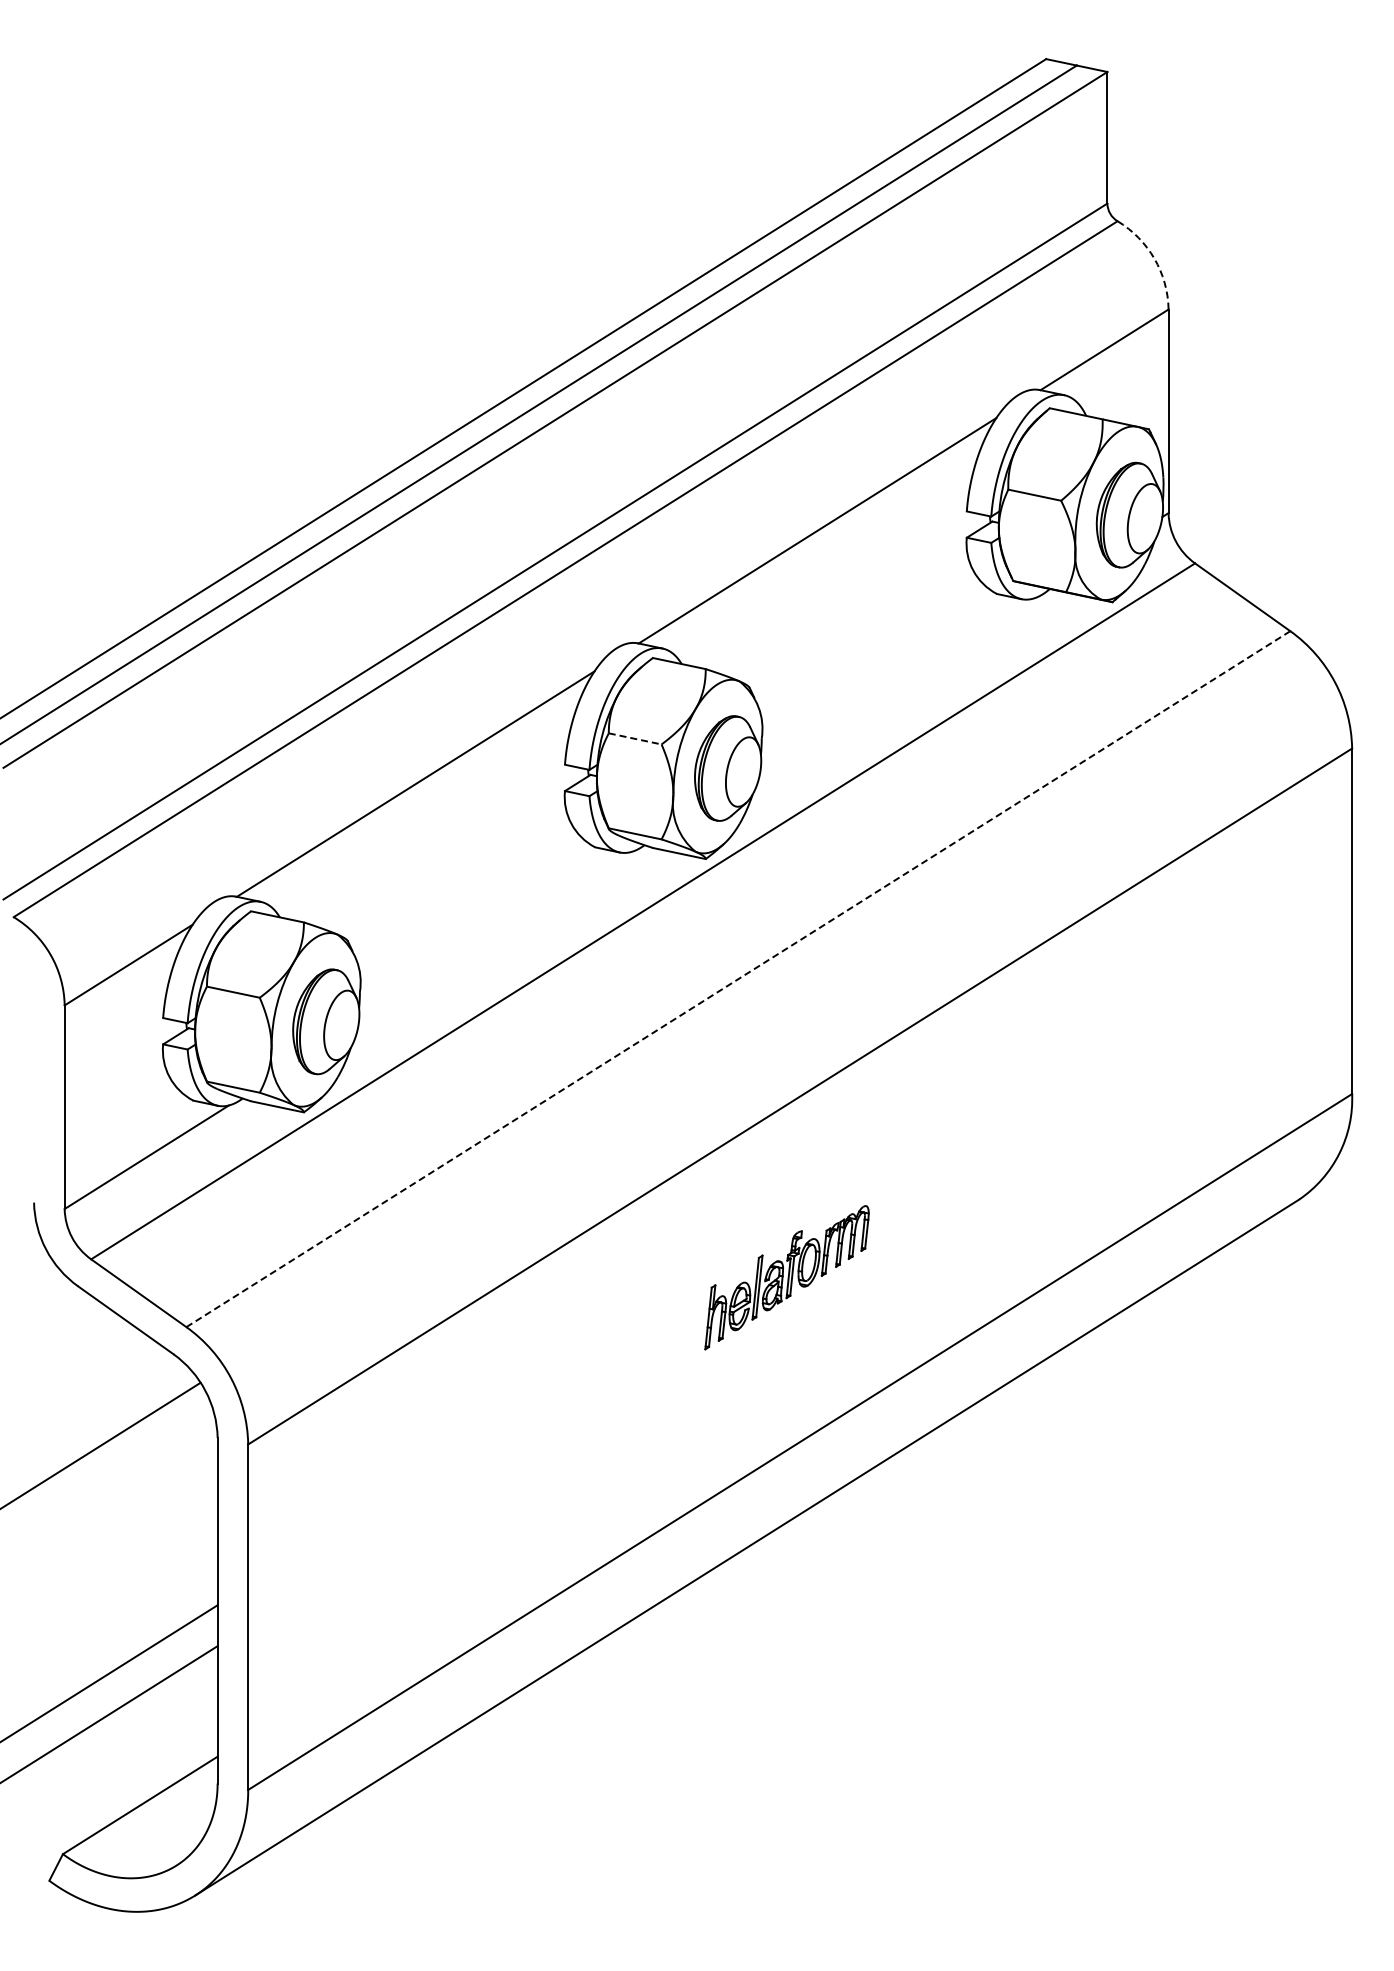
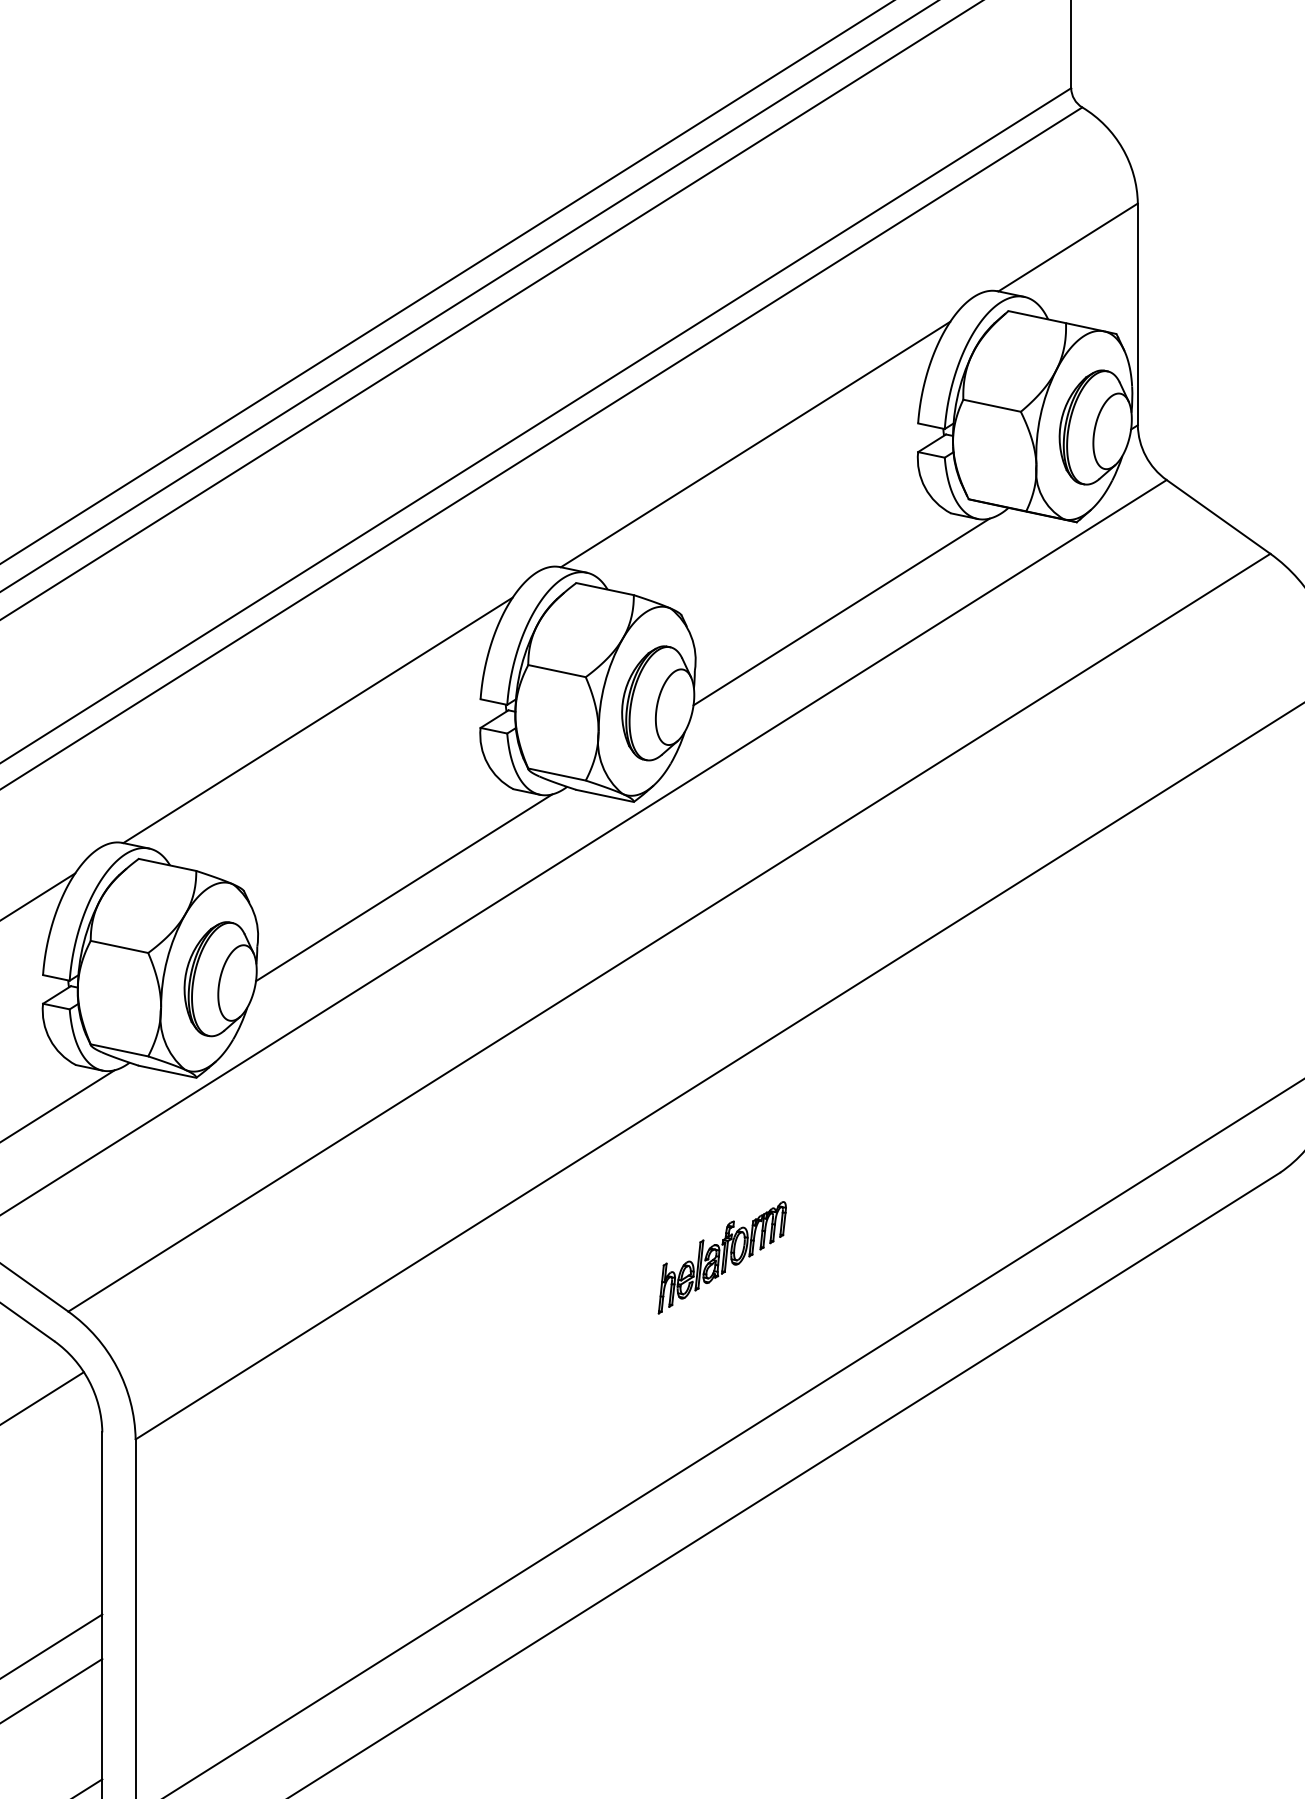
arc: (1154, 258) -> (1122, 148), dashed -> solid
line: (896, 684) -> (841, 611), added
line: (635, 738) -> (557, 670), dashed -> solid
line: (494, 937) -> (403, 887), added
line: (737, 979) -> (668, 933), dashed -> solid
part: (786, 1277) -> (721, 1257), size x0.71

